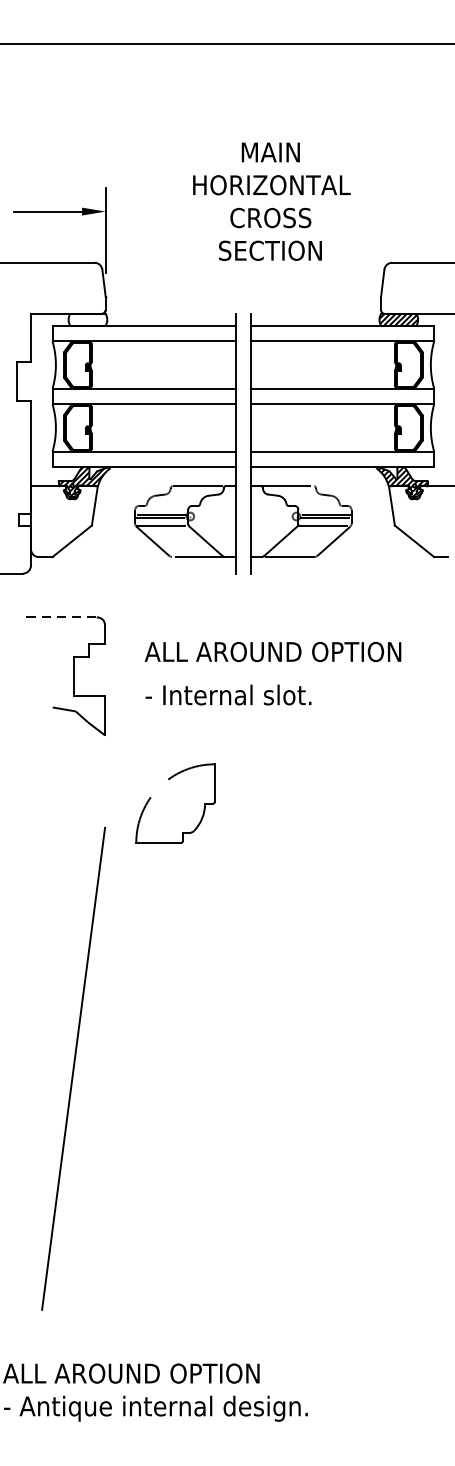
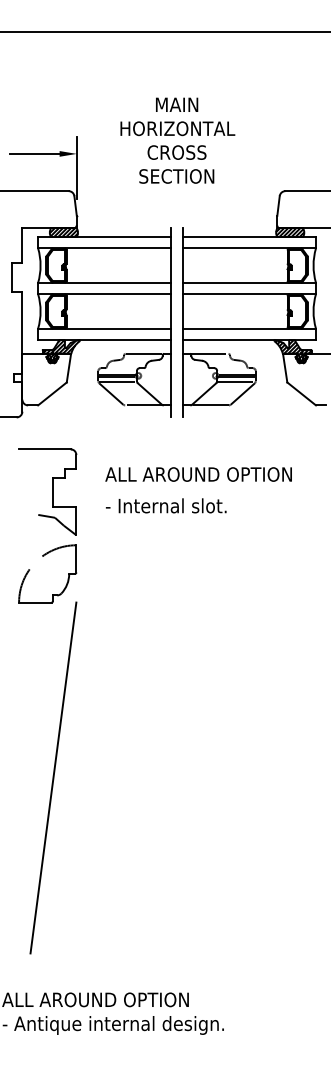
text: (271, 201) -> (177, 140), moved
hatch: (87, 319) -> (63, 232), added
line: (61, 617) -> (44, 449), dashed -> solid
part: (171, 779) -> (44, 556), moved

